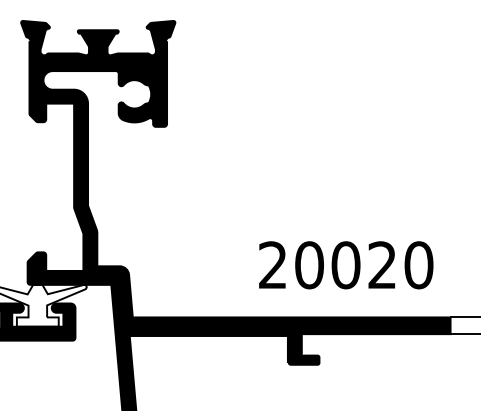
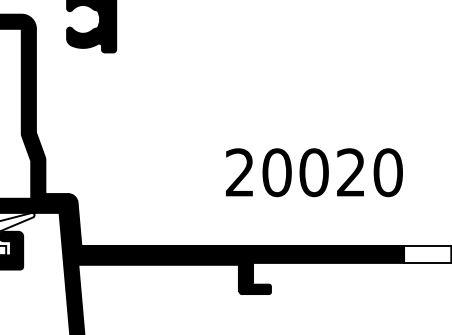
text: (346, 265) -> (314, 172), moved

